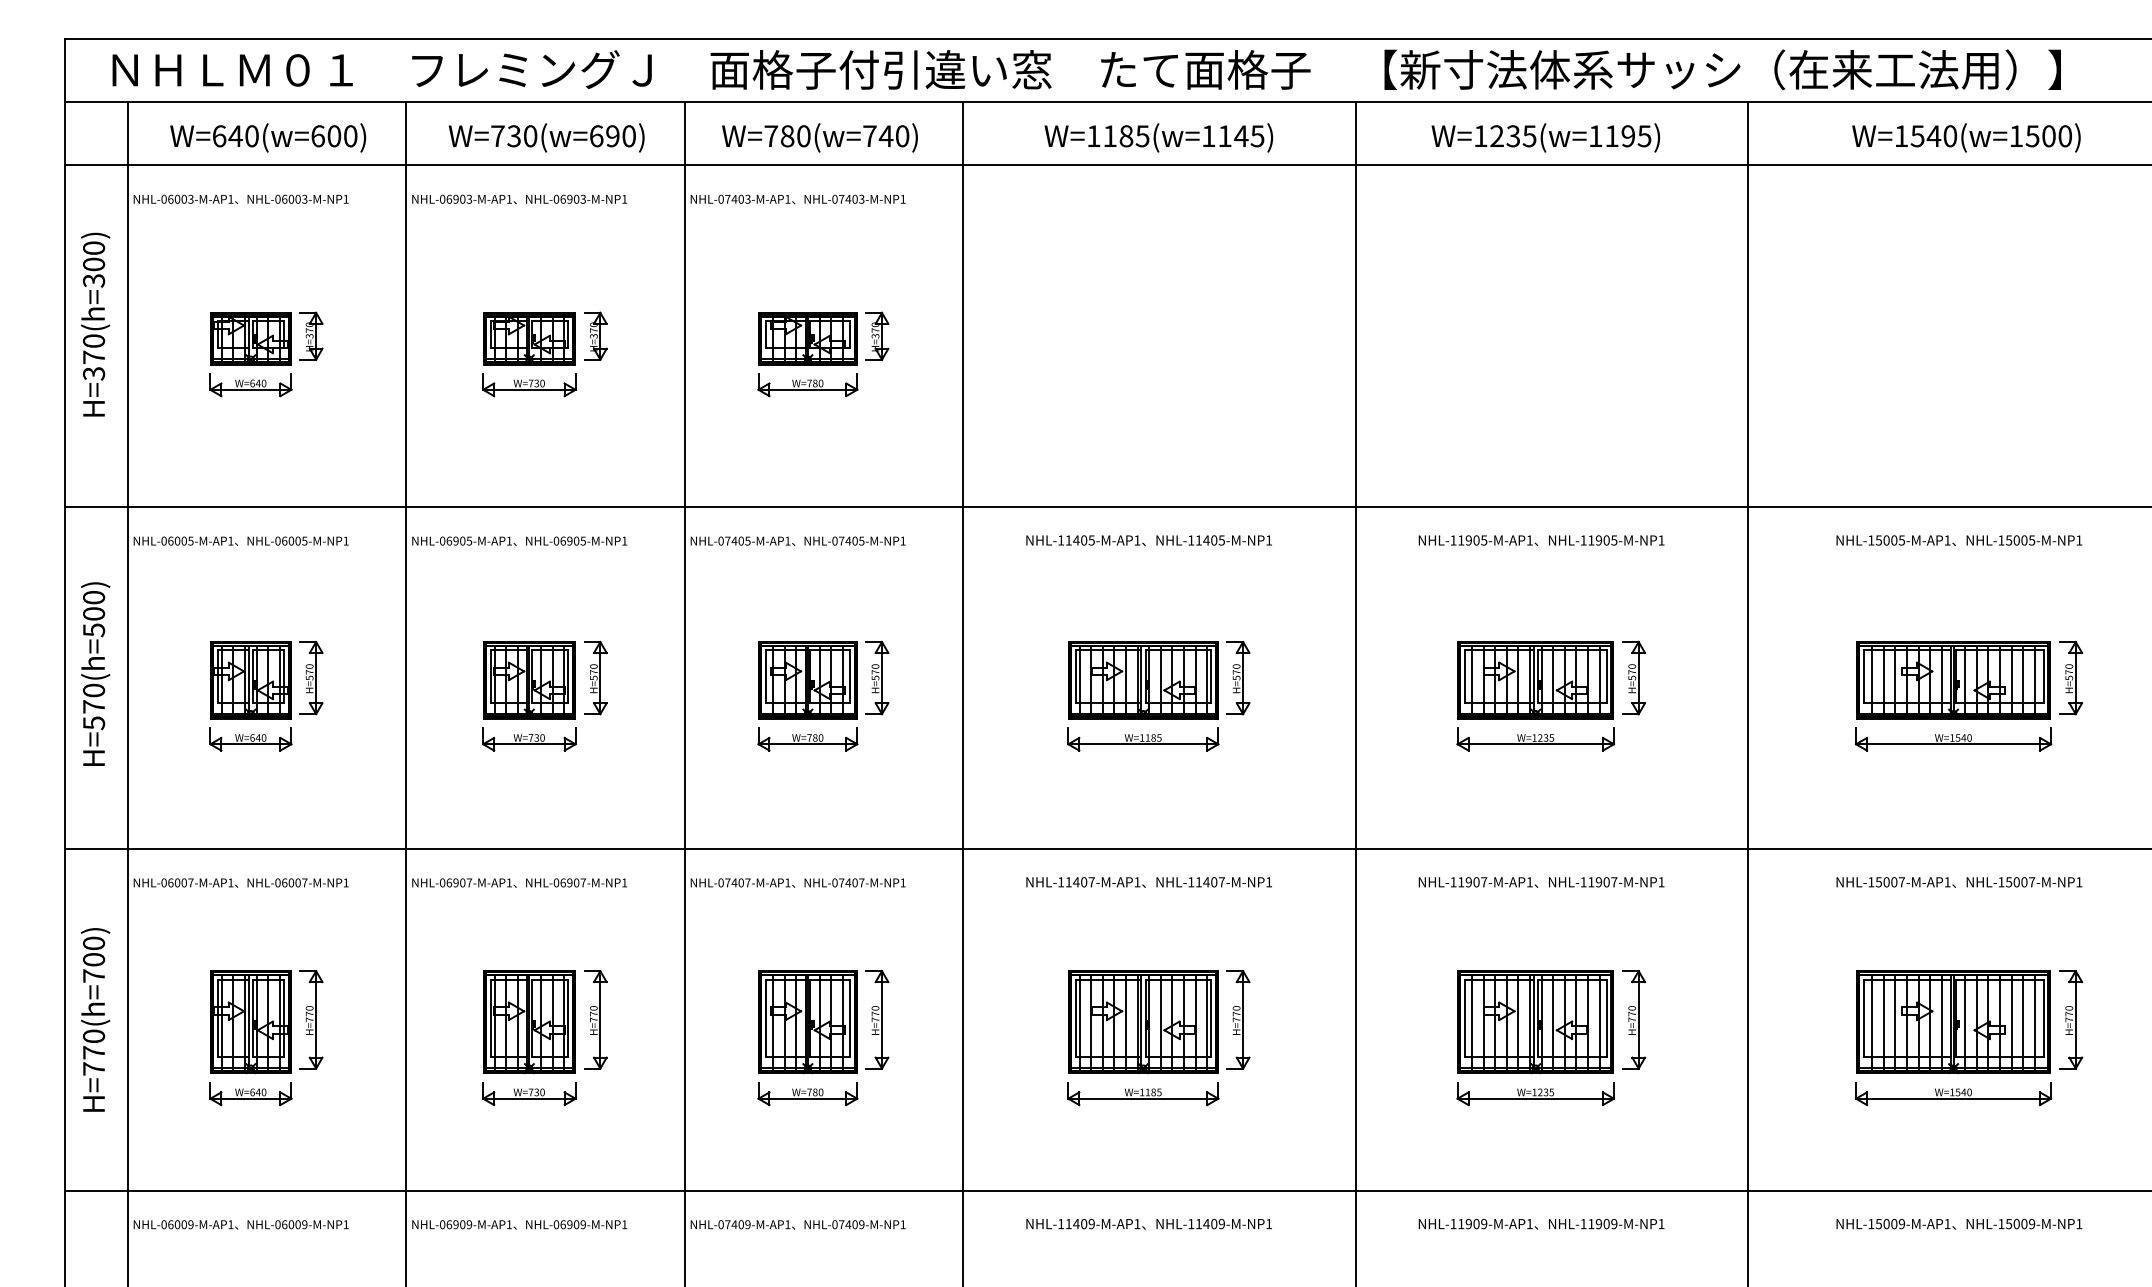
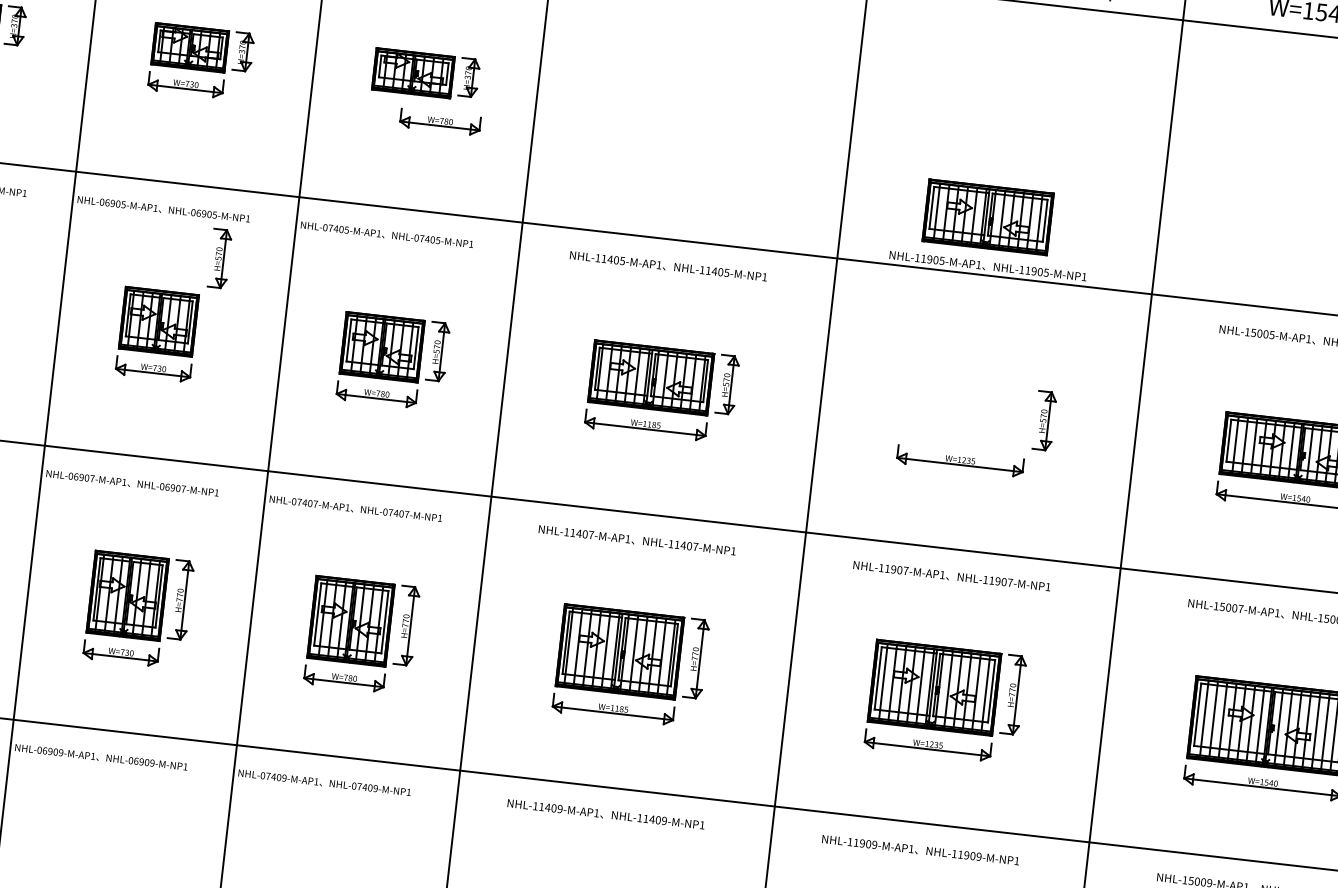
part: (807, 385) -> (439, 122), moved
text: (1541, 540) -> (988, 266), moved
part: (595, 677) -> (219, 258), moved
part: (1535, 680) -> (987, 217), moved

